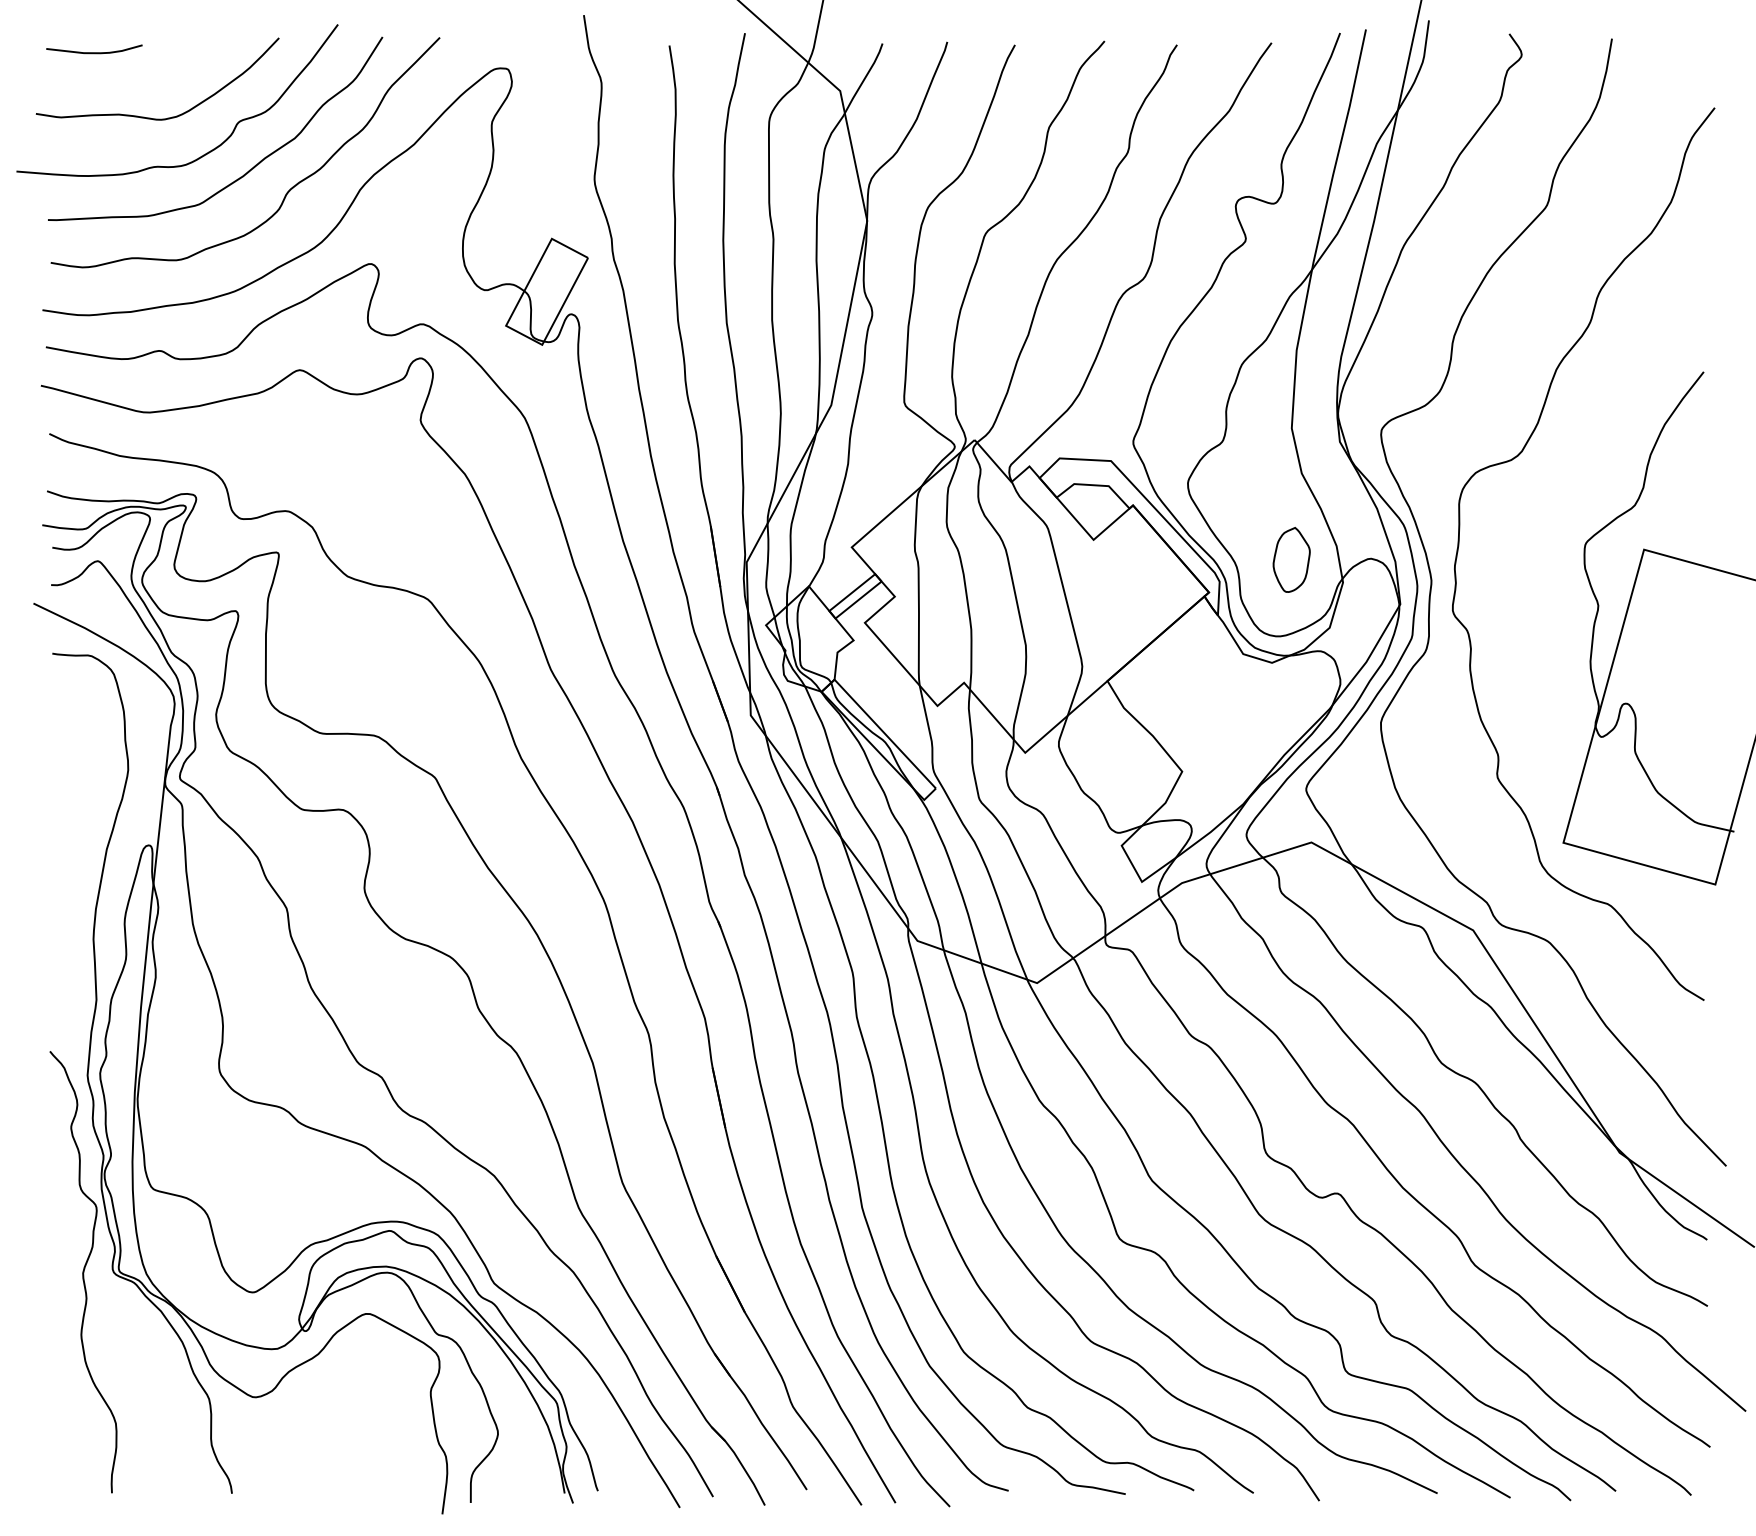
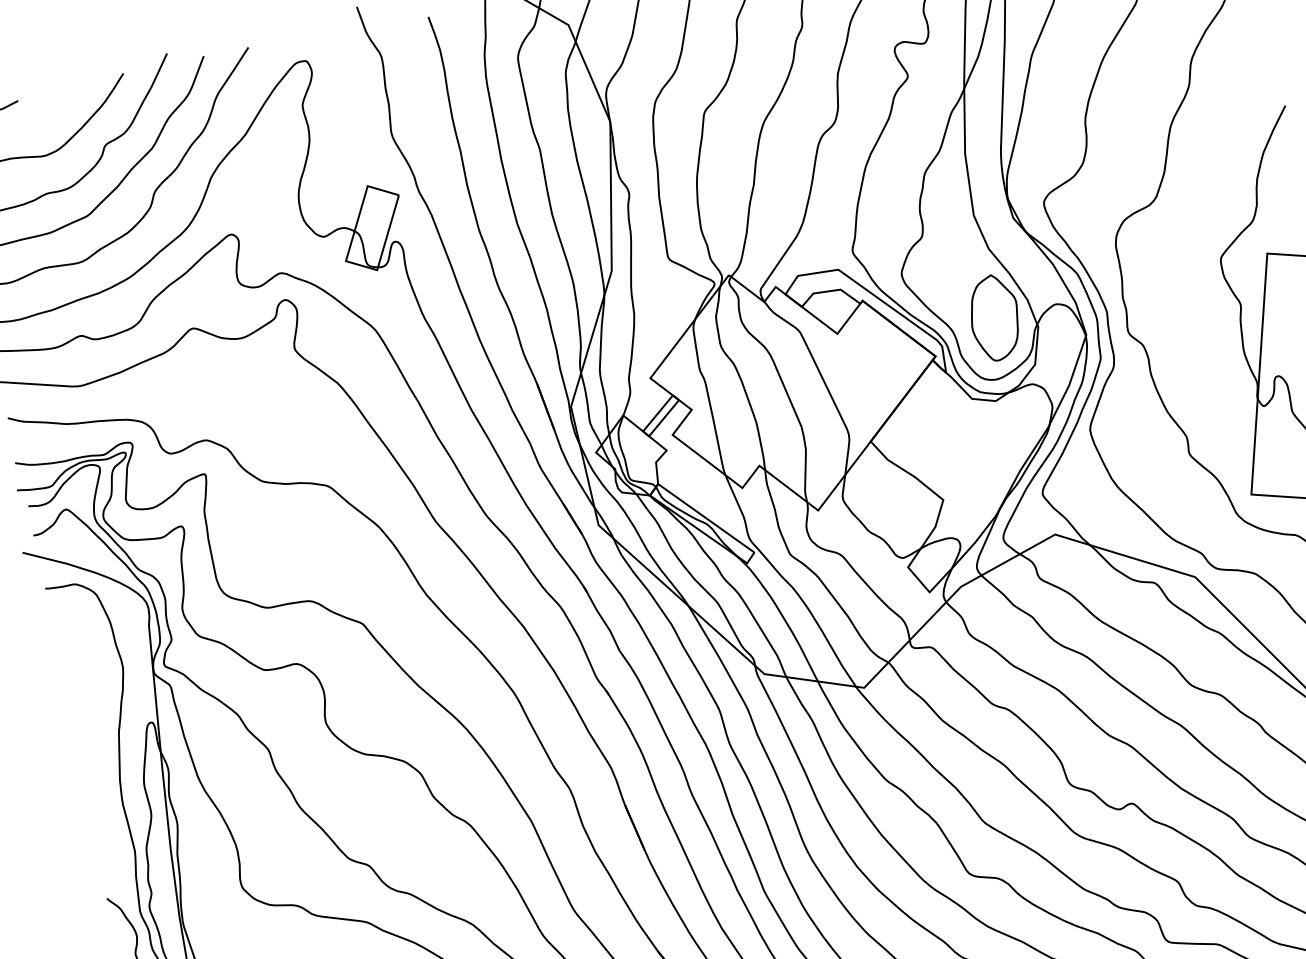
part: (1291, 559) -> (994, 317), size x1.67

